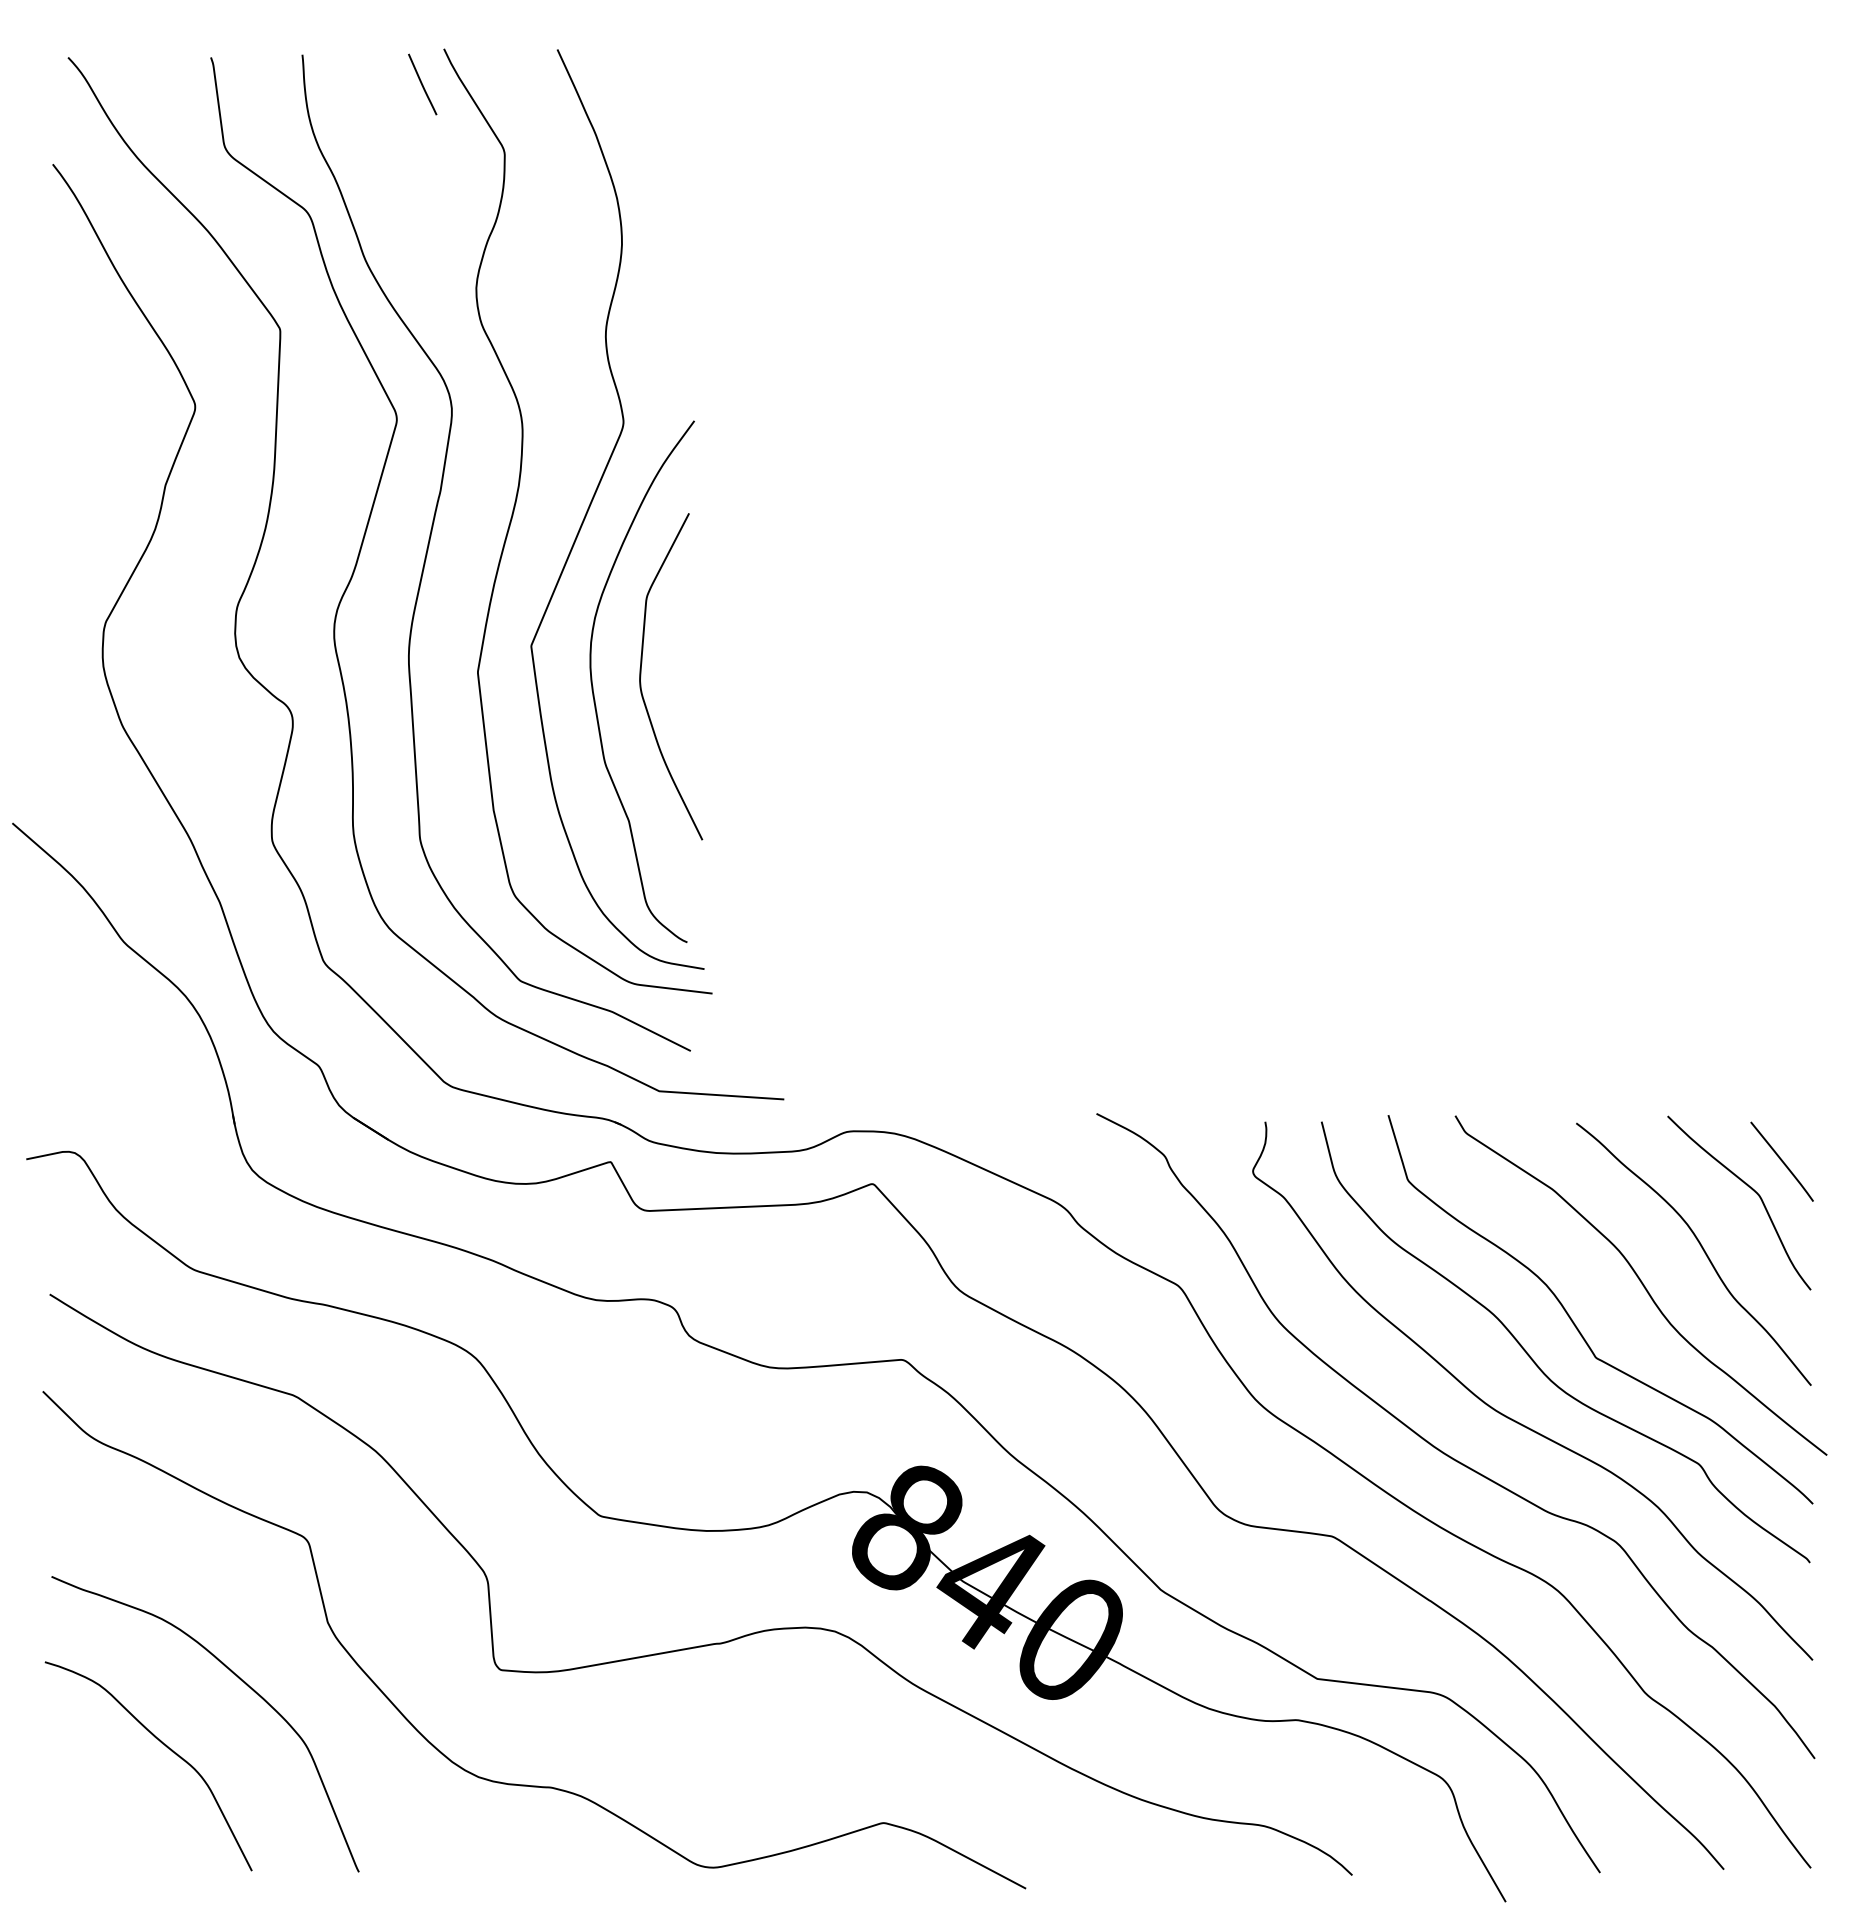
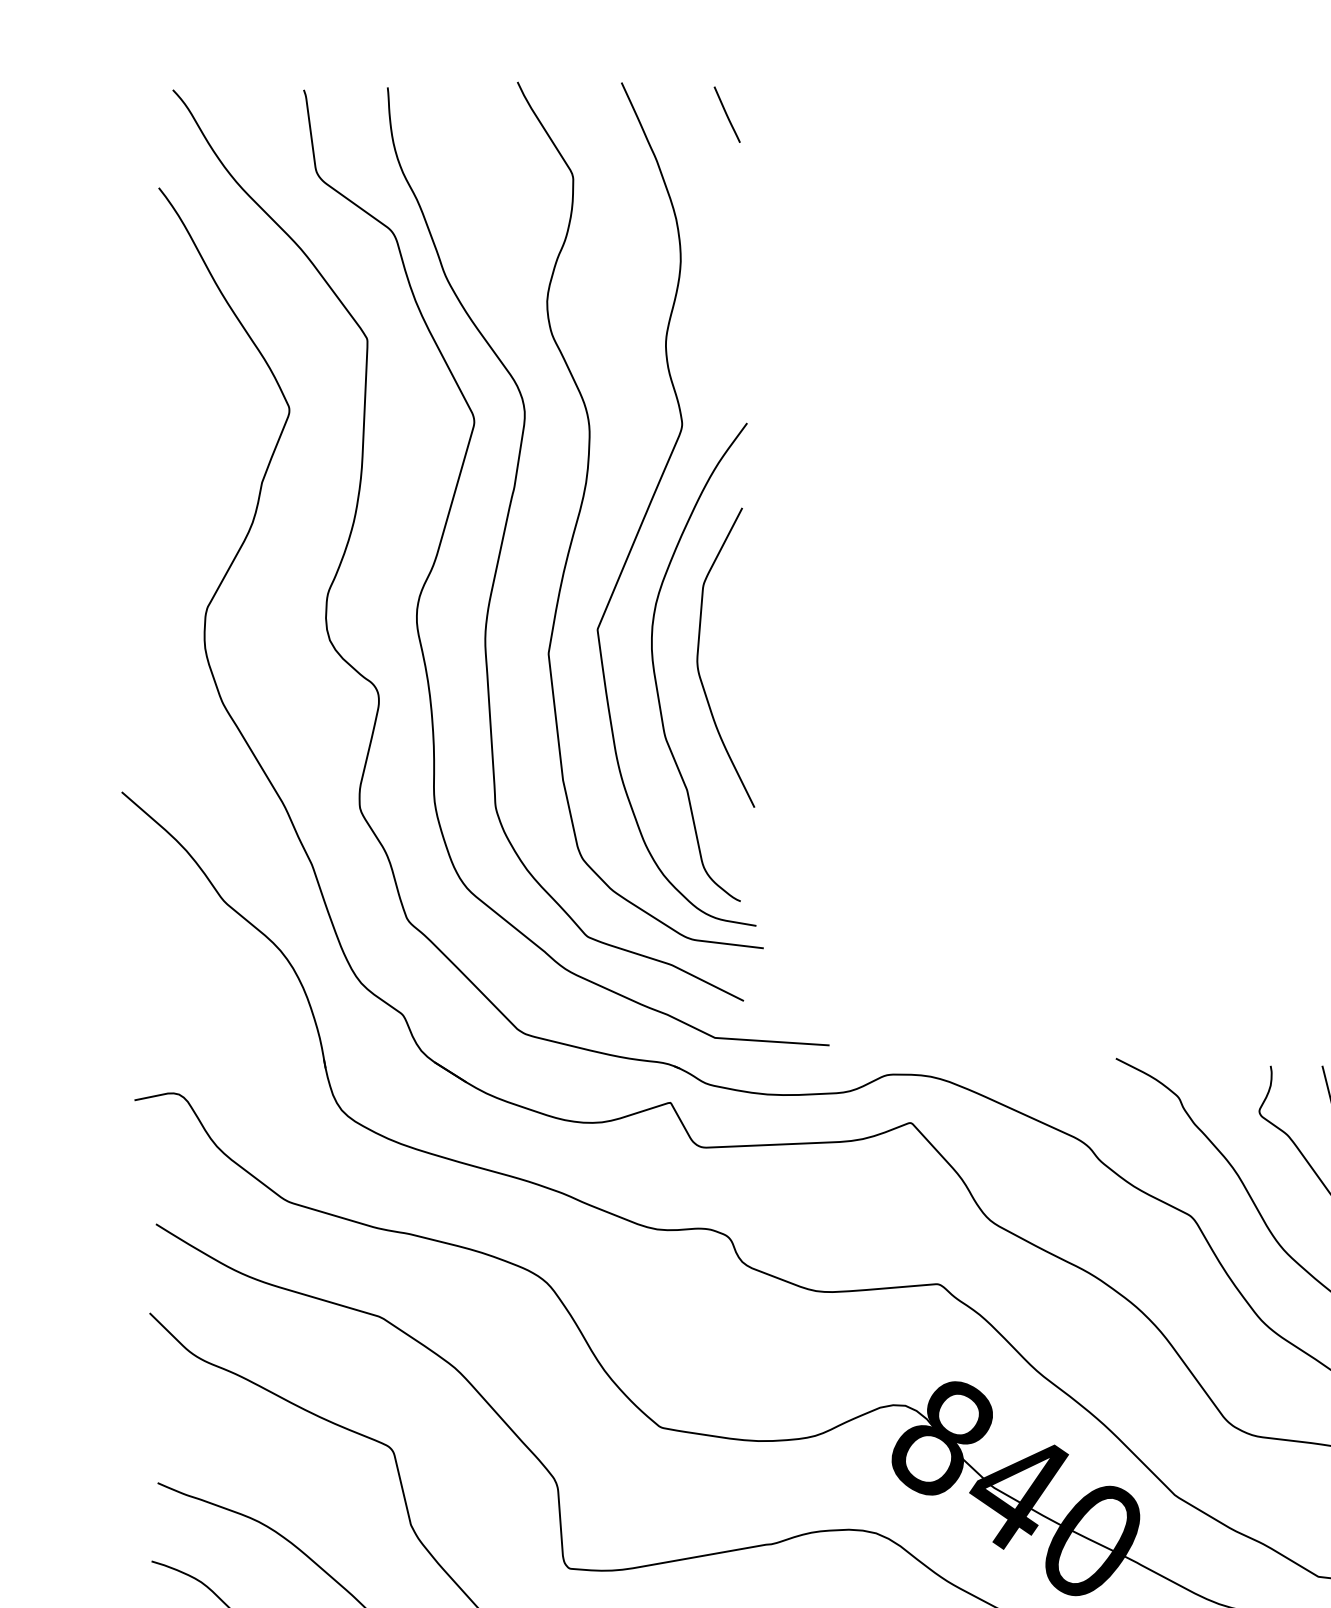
line: (422, 84) -> (727, 114), moved

